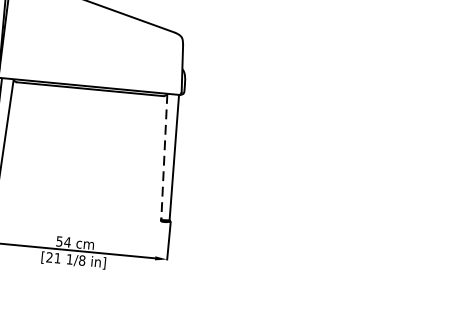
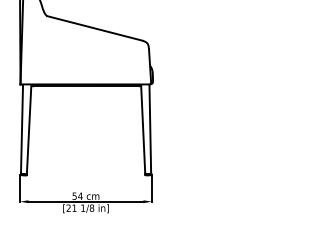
line: (164, 155) -> (143, 128), dashed -> solid

